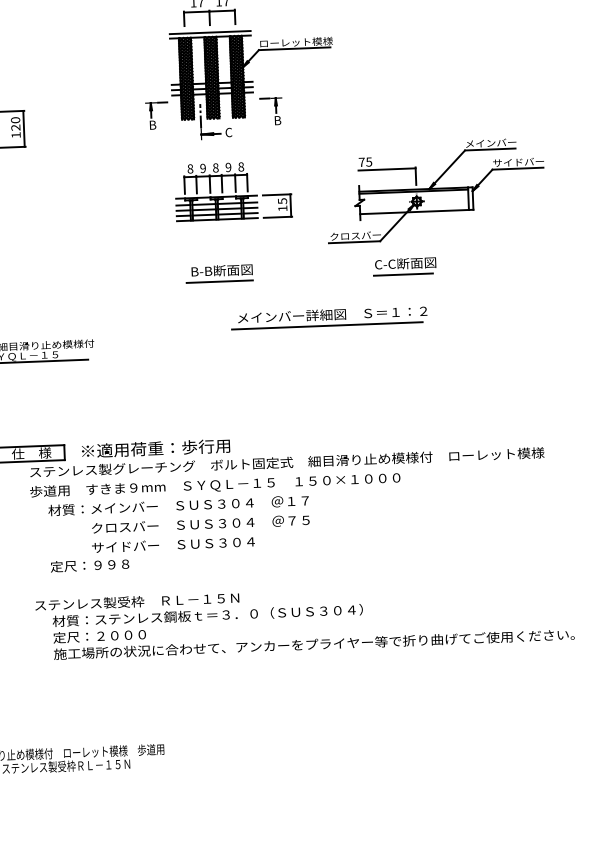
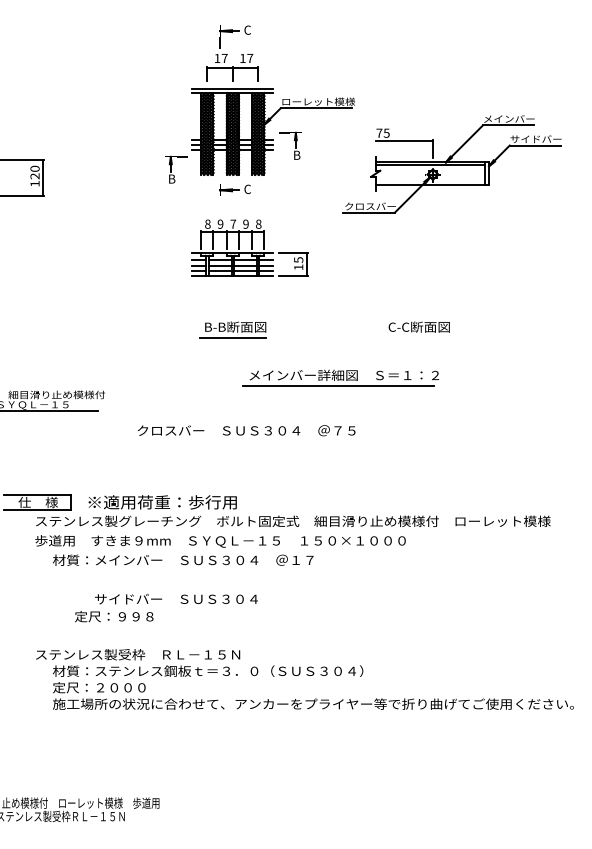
part: (270, 111) -> (290, 145), moved
line: (201, 115) -> (220, 171), removed
text: (215, 167) -> (233, 223), 8 -> 7
part: (435, 190) -> (451, 164), moved
line: (403, 275) -> (416, 338), removed
text: (200, 524) -> (246, 430), moved
text: (90, 565) -> (114, 616), moved

